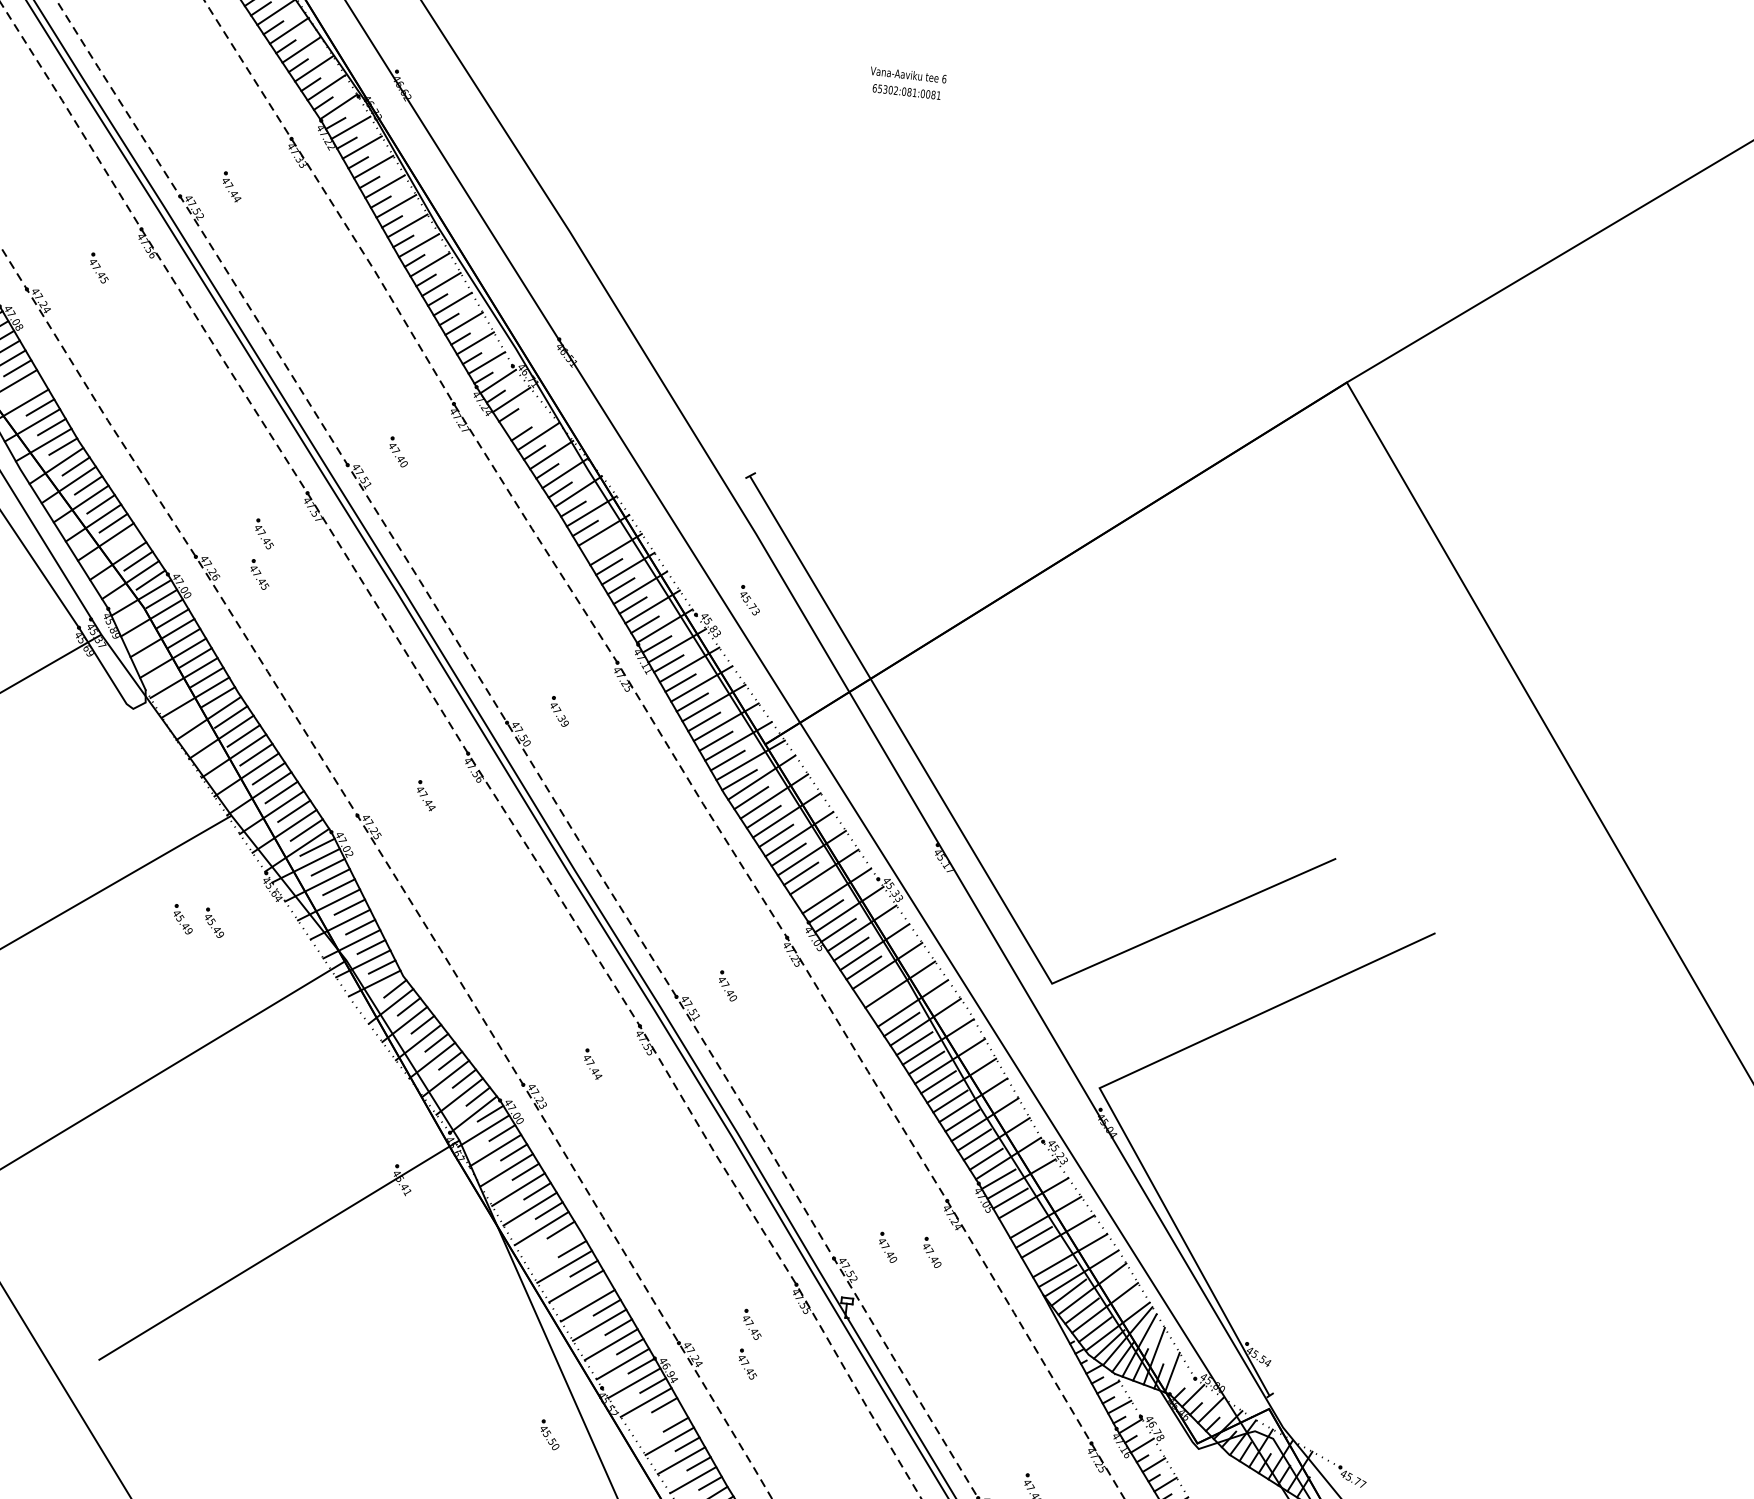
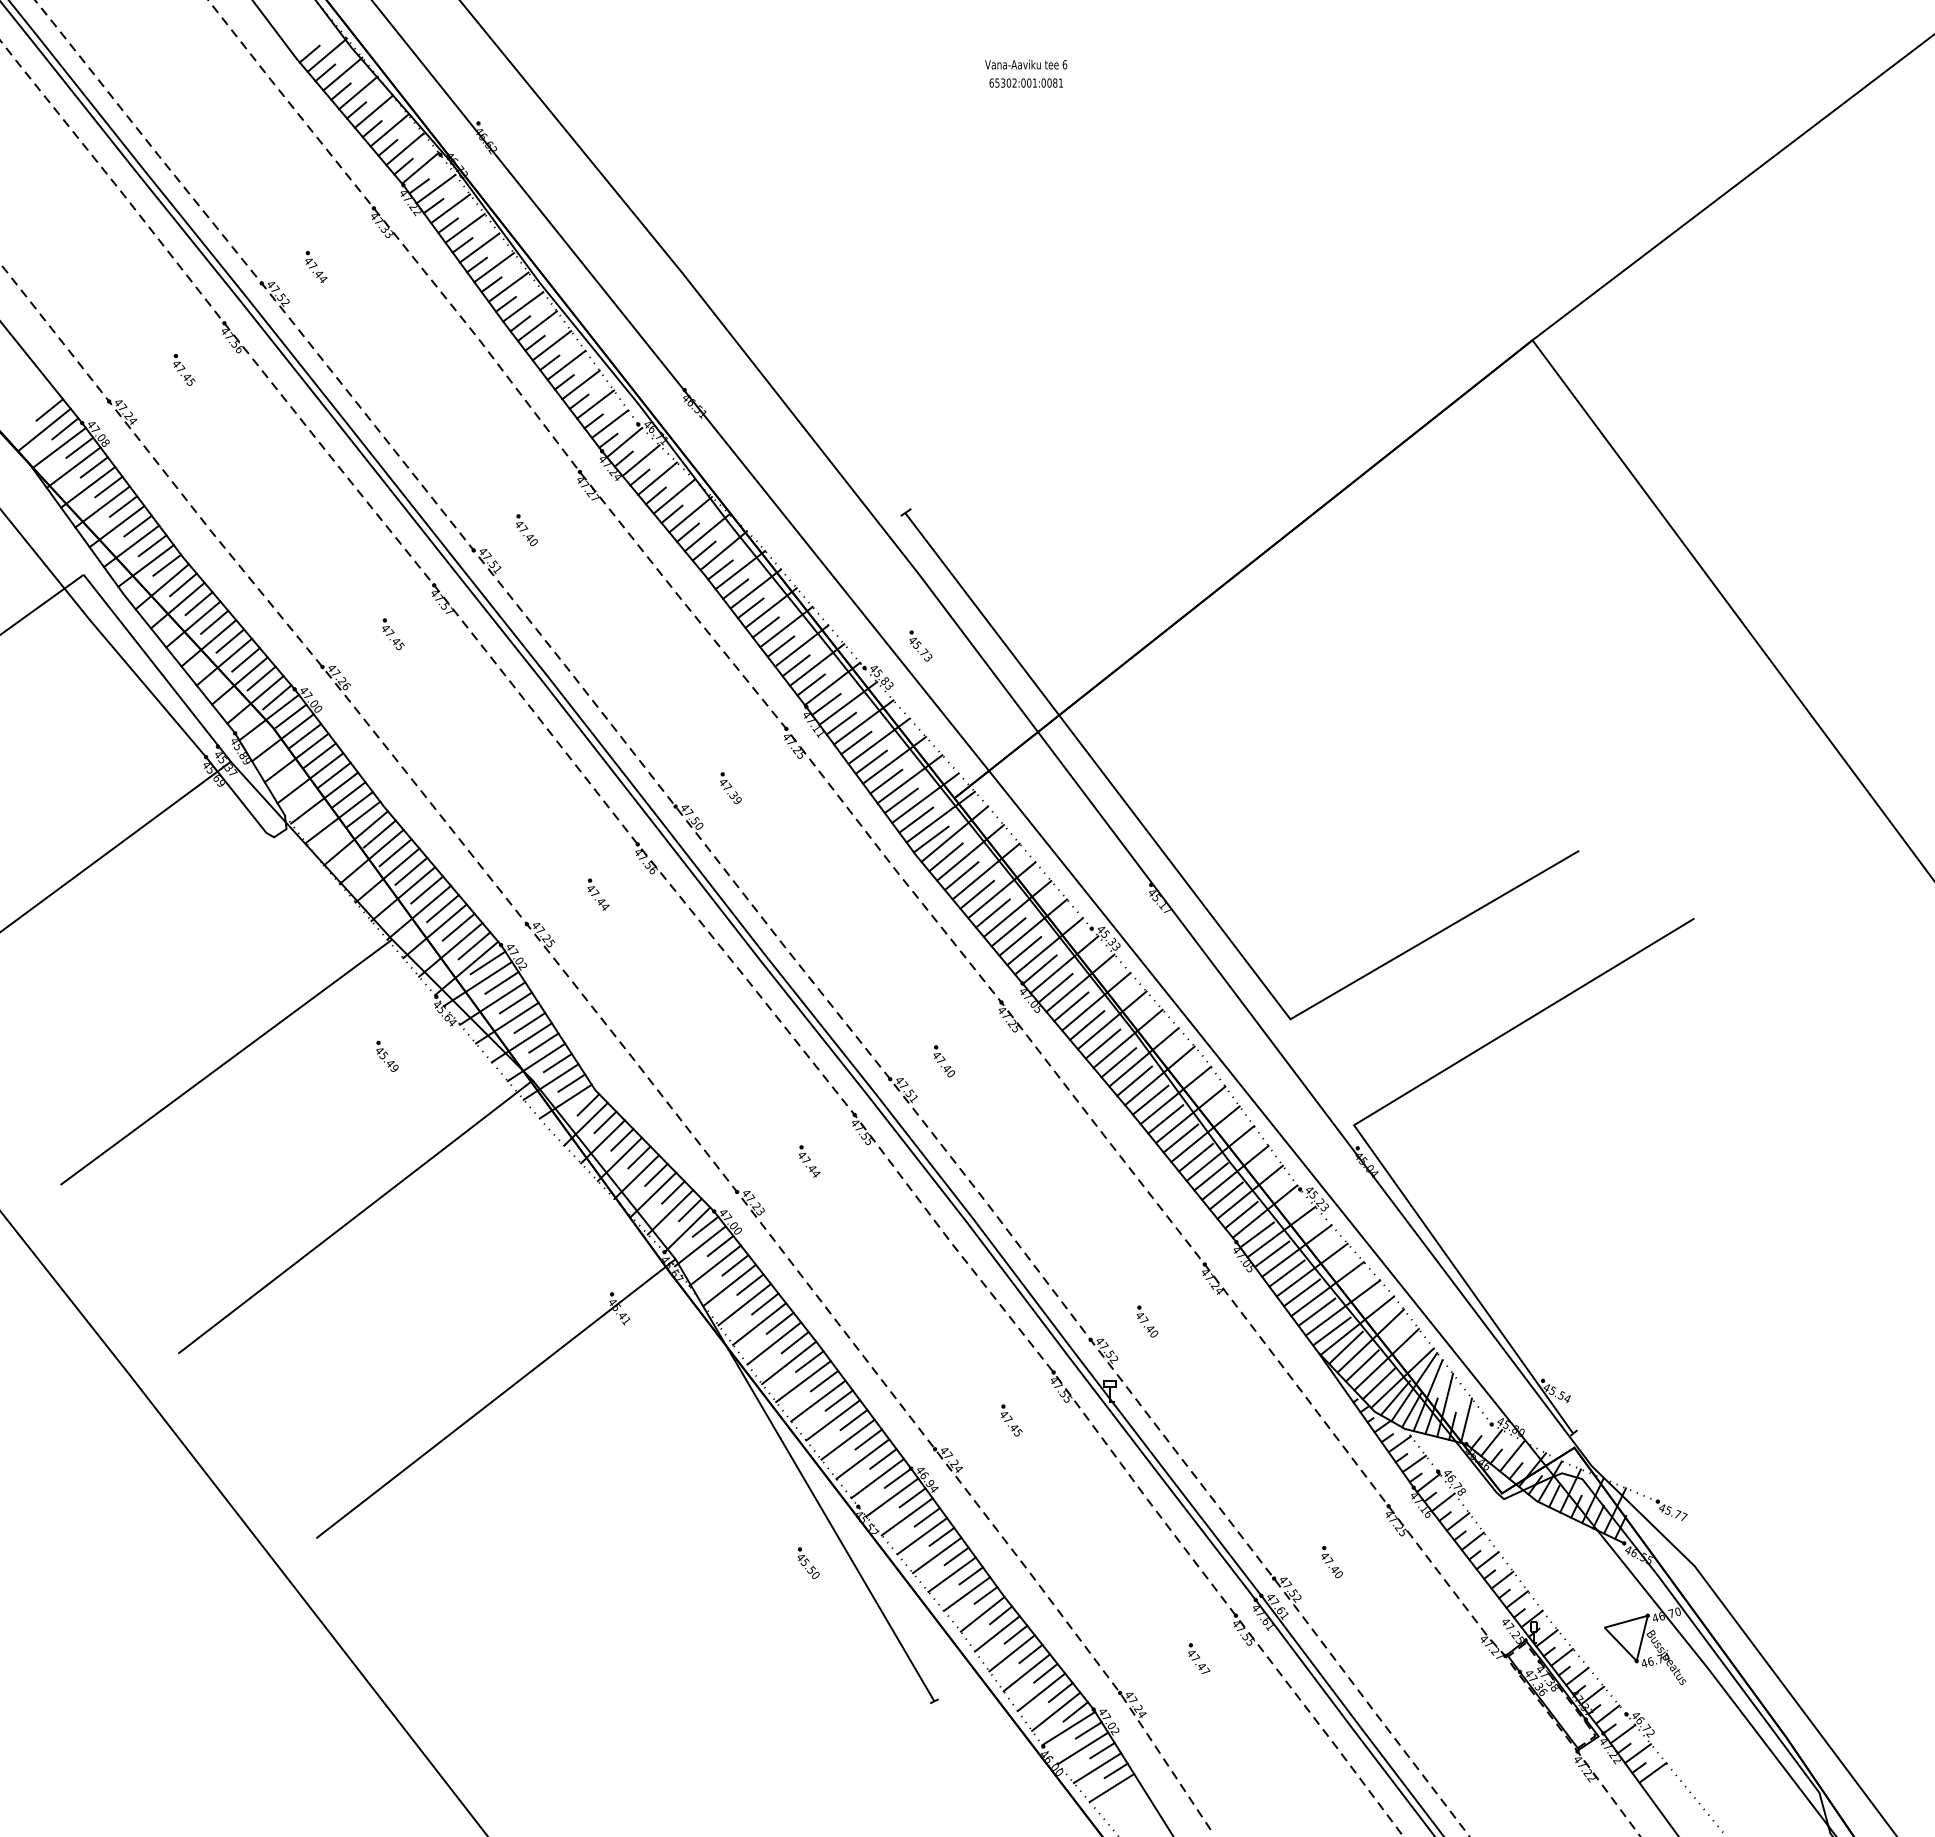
text: (909, 91) -> (1029, 82), 65302:081:0081 -> 65302:001:0081
line: (29, 387) -> (123, 506), added
line: (524, 418) -> (657, 478), added
line: (125, 541) -> (245, 659), added
line: (597, 547) -> (750, 608), added
part: (260, 574) -> (393, 678), removed
line: (813, 893) -> (1024, 951), added
part: (183, 918) -> (353, 1055), removed
line: (876, 986) -> (1102, 1043), added
line: (888, 1005) -> (1118, 1062), added
line: (1021, 1217) -> (1286, 1273), added
line: (553, 1247) -> (789, 1362), added
part: (932, 1252) -> (1195, 1321), removed
line: (1045, 1256) -> (1316, 1311), added
line: (594, 1287) -> (838, 1400), added
part: (747, 1364) -> (1011, 1463), removed
line: (658, 1422) -> (922, 1536), added

